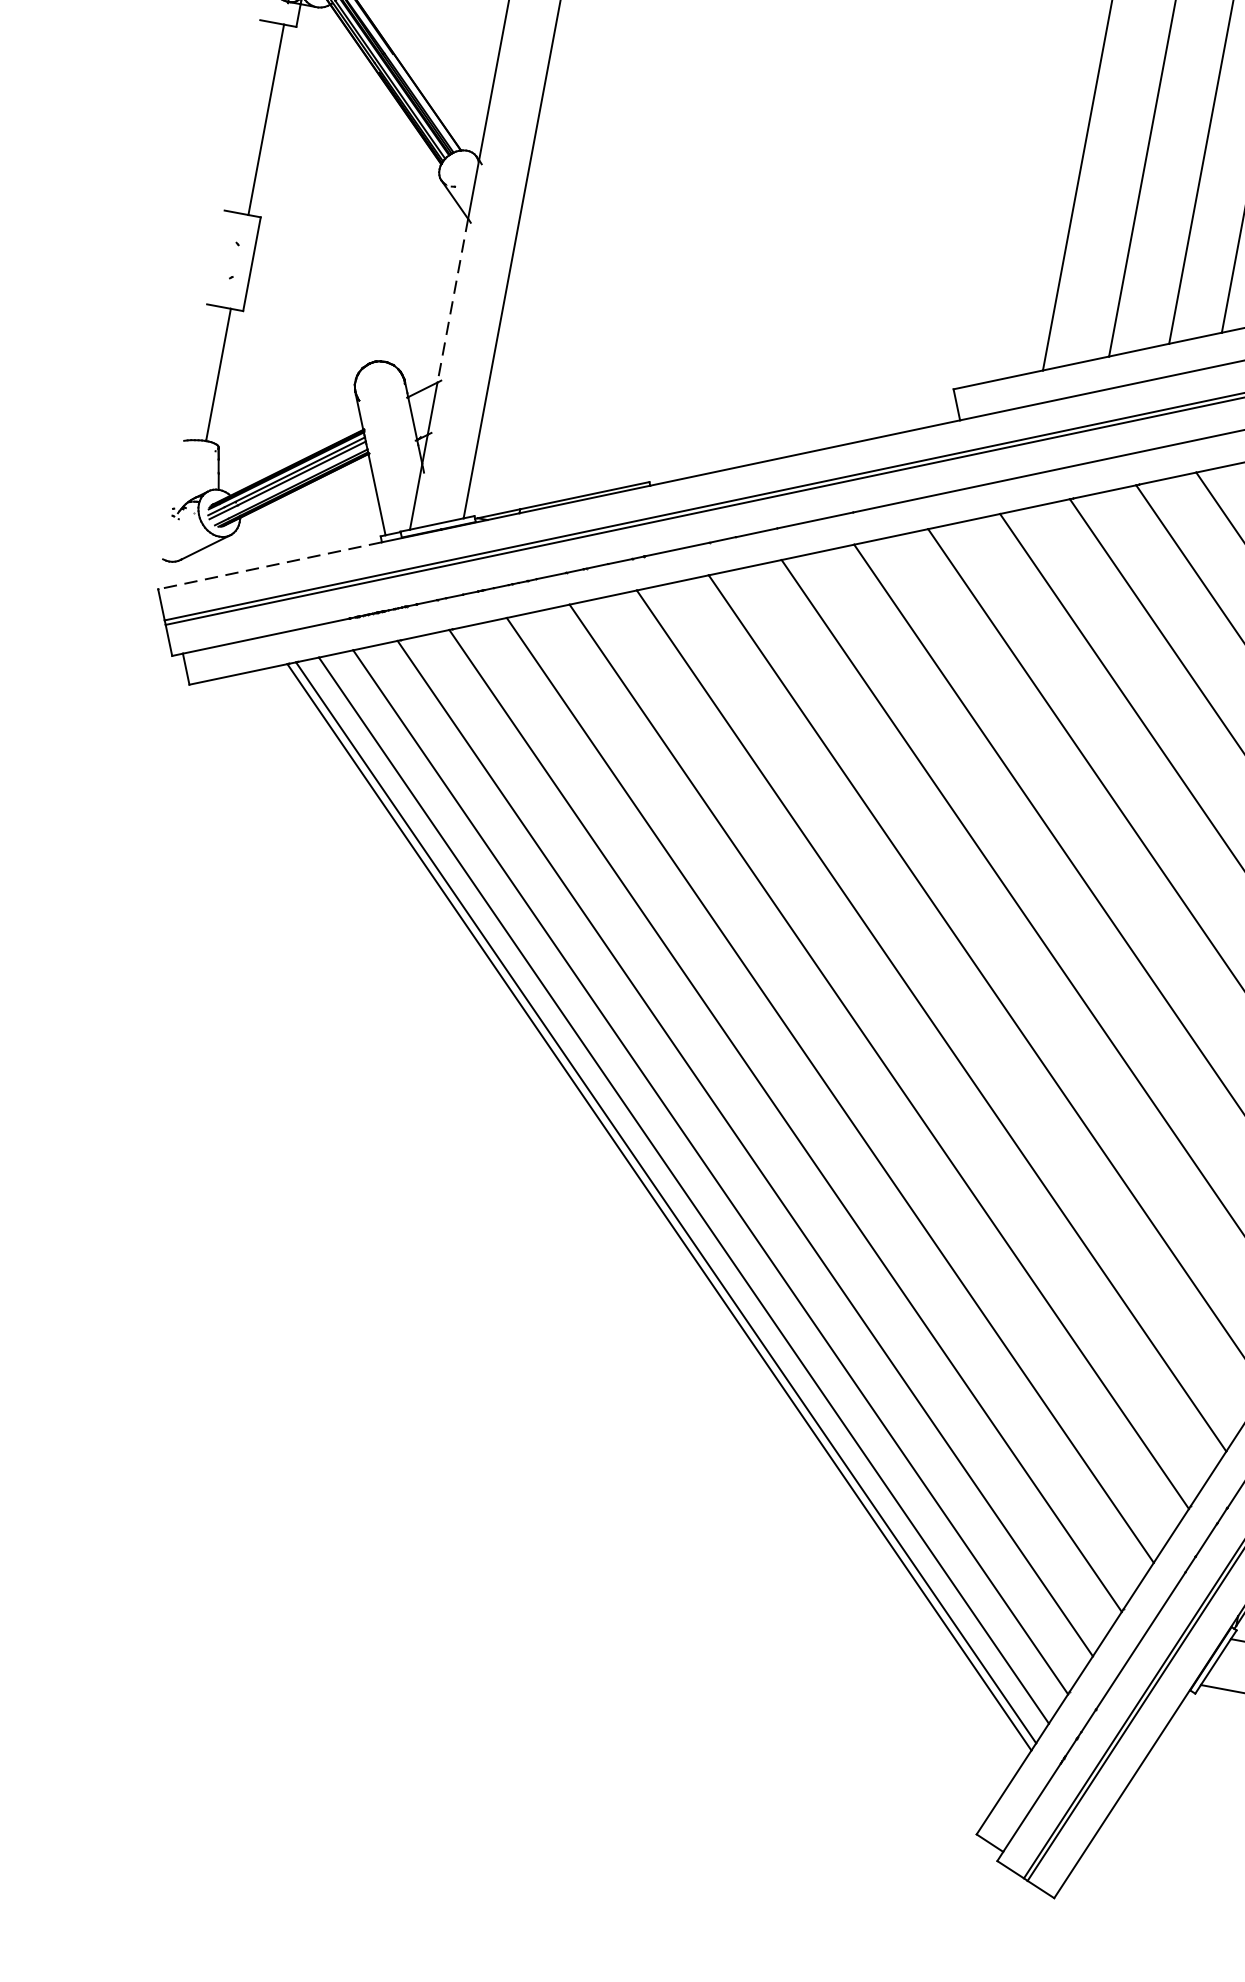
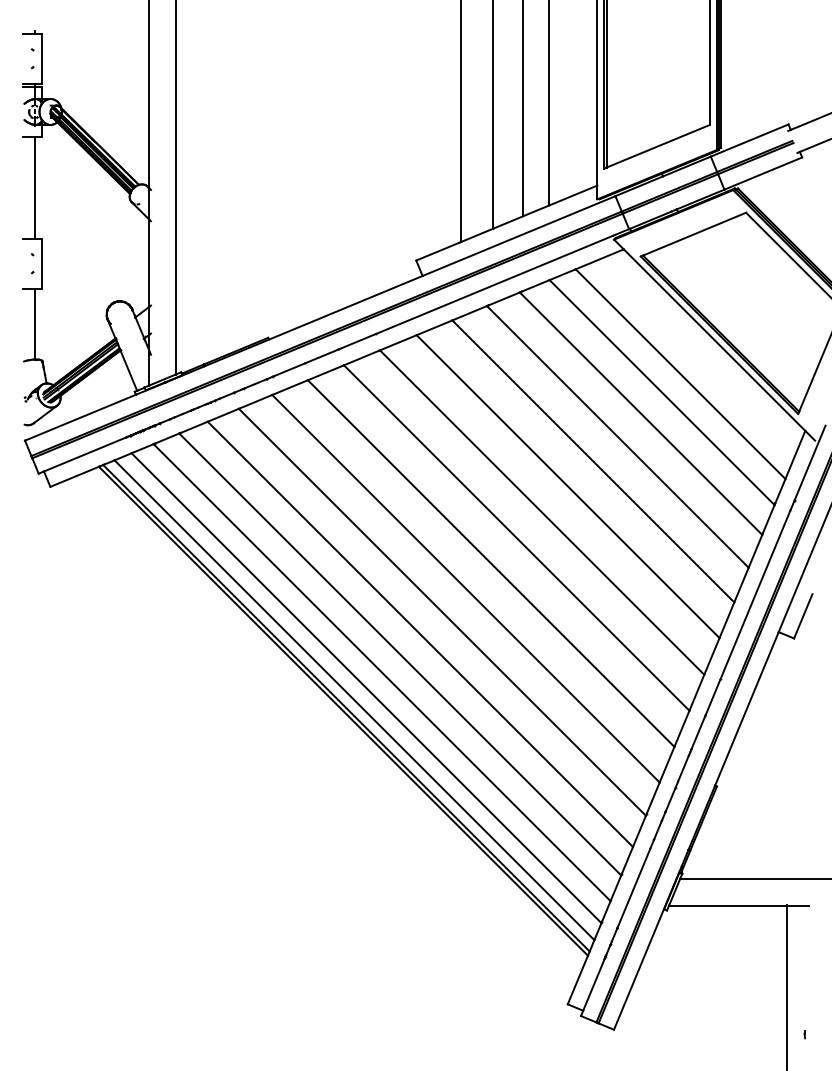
line: (453, 301) -> (149, 263), dashed -> solid
line: (270, 565) -> (80, 417), dashed -> solid

